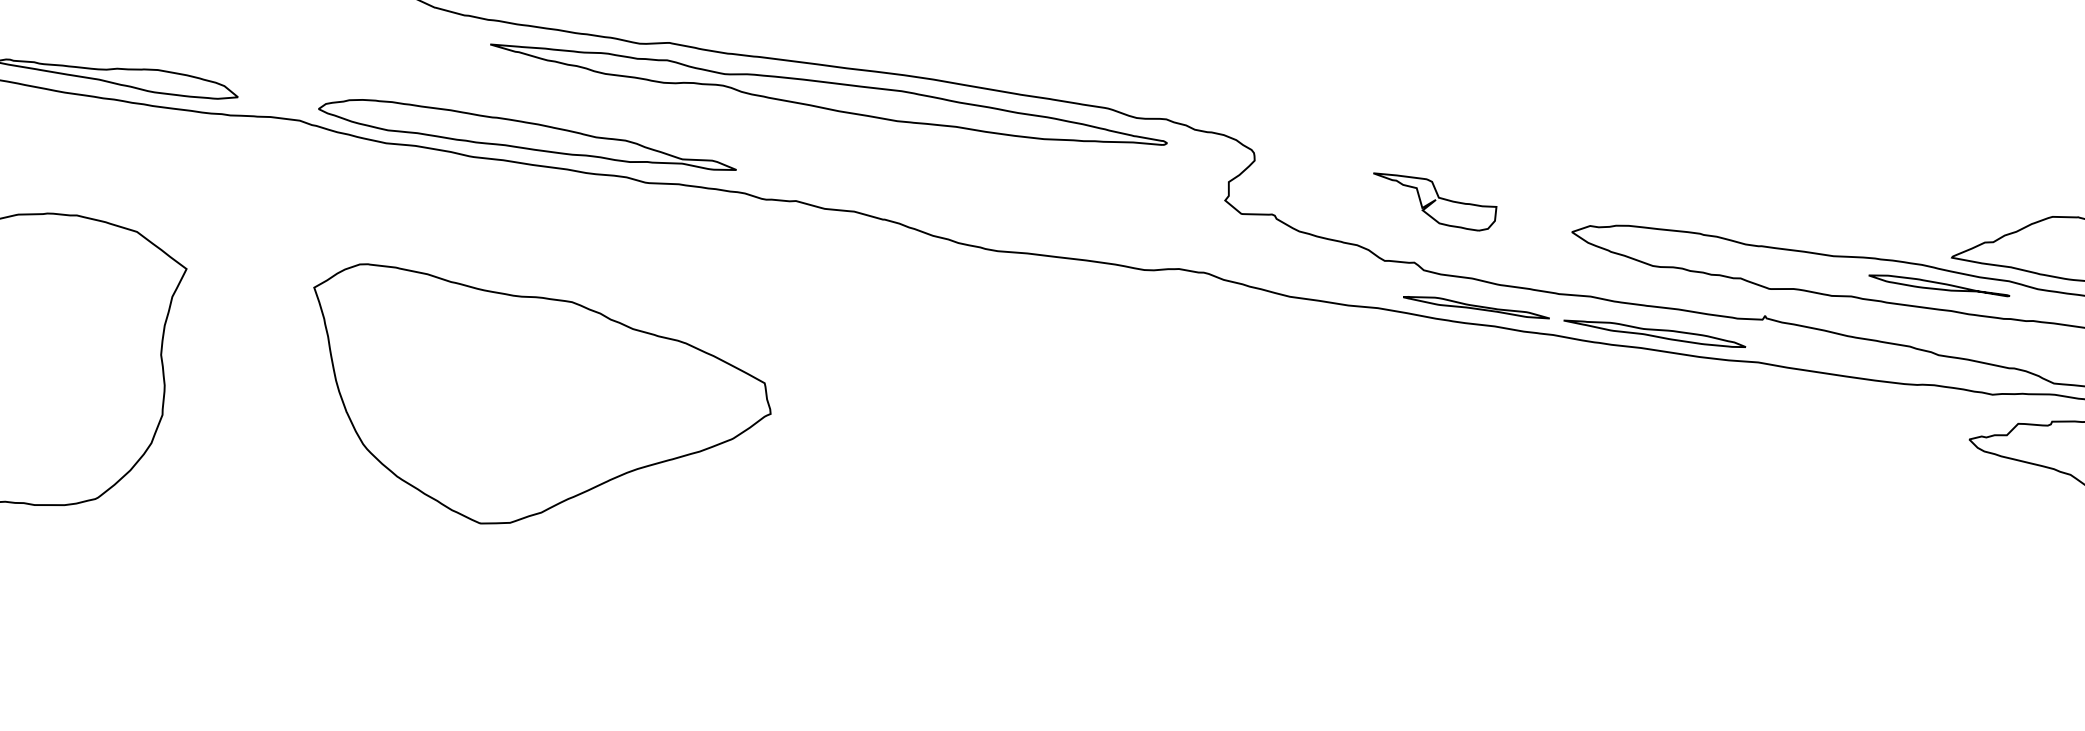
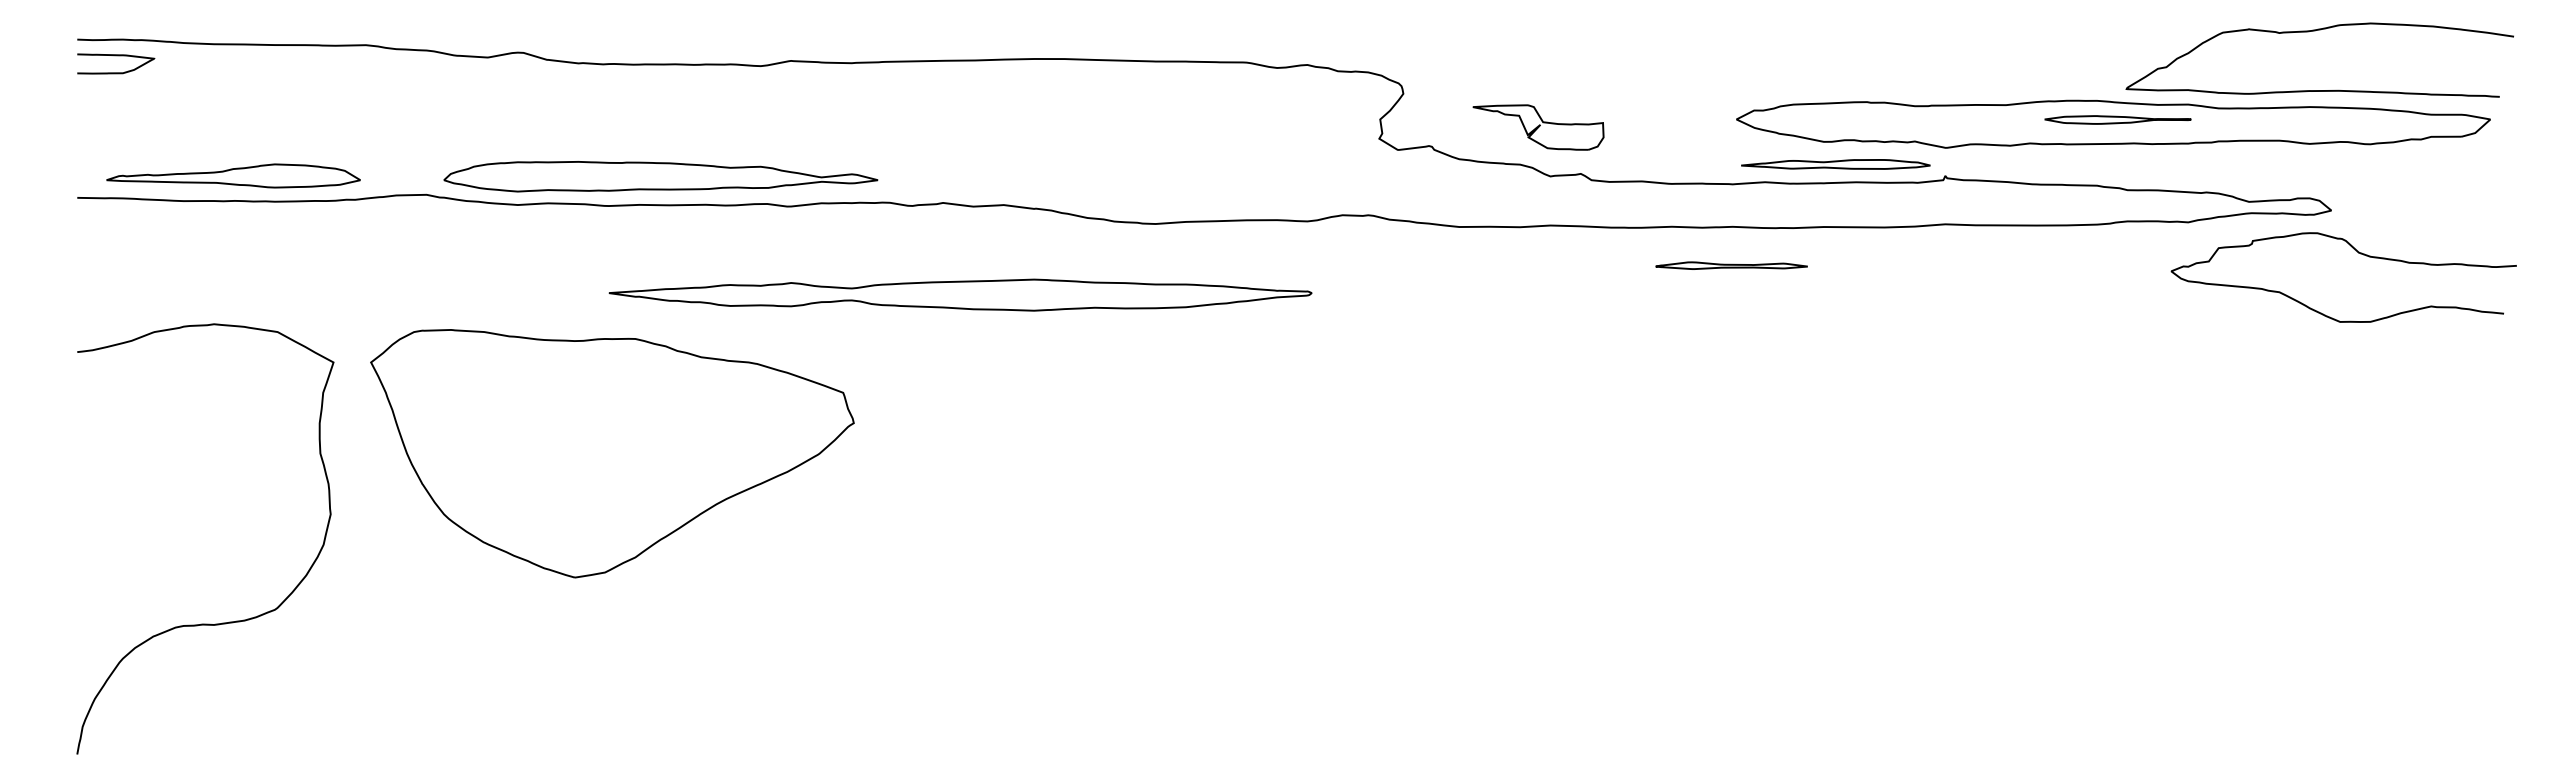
part: (828, 95) -> (960, 294), moved
part: (1433, 202) -> (1538, 127), moved
part: (1476, 306) -> (1731, 265), moved
part: (1654, 332) -> (1835, 164), moved
part: (533, 409) -> (612, 453), moved

